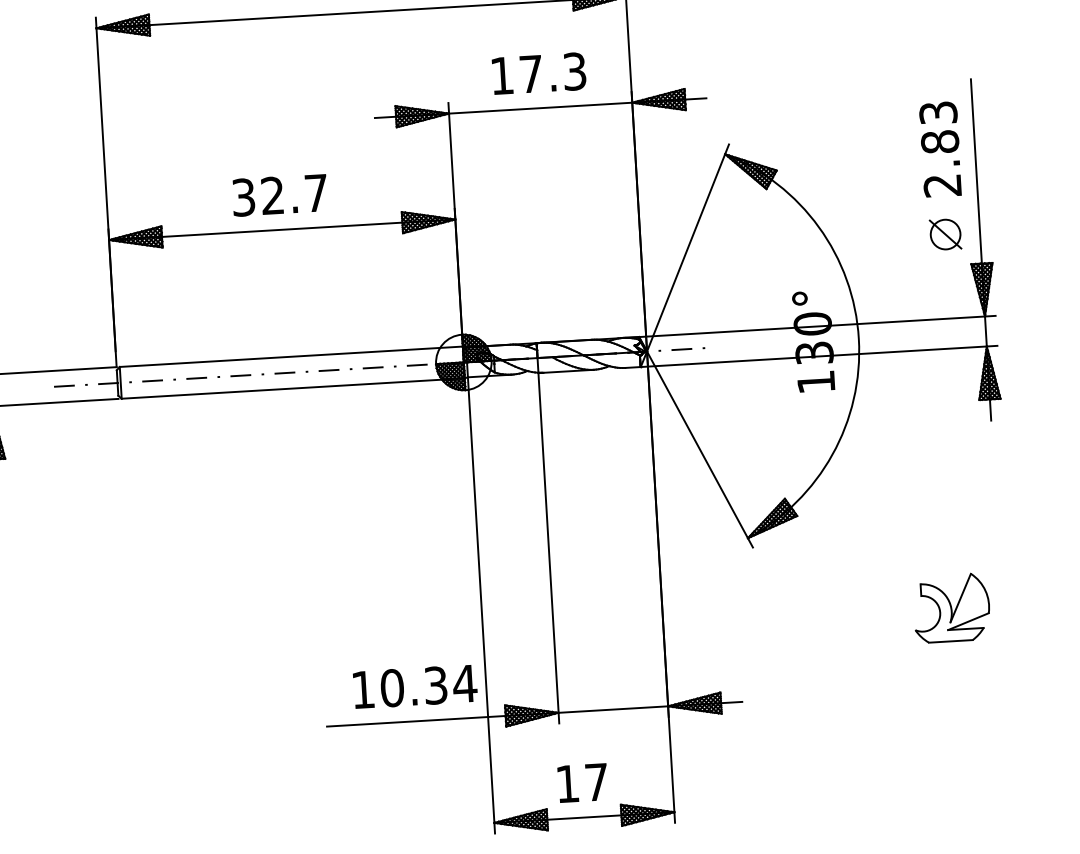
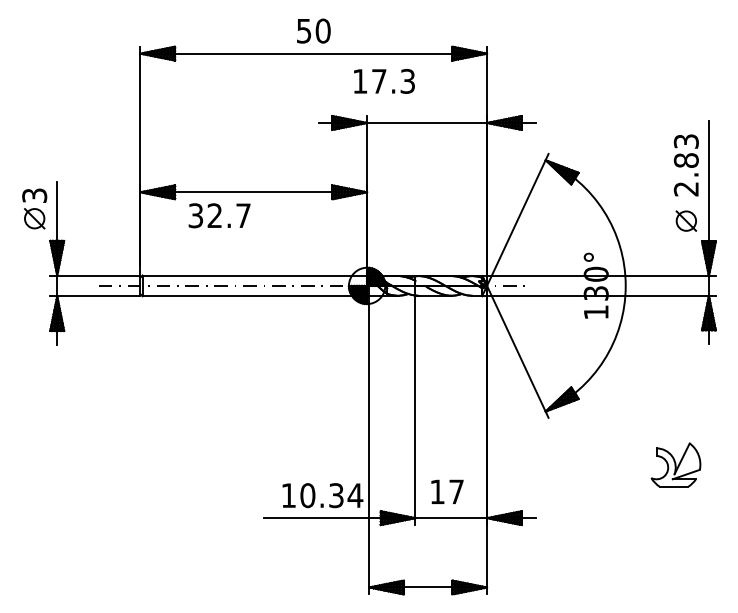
text: (539, 73) -> (384, 81), moved
text: (279, 194) -> (219, 215), moved
text: (582, 782) -> (447, 491), moved

